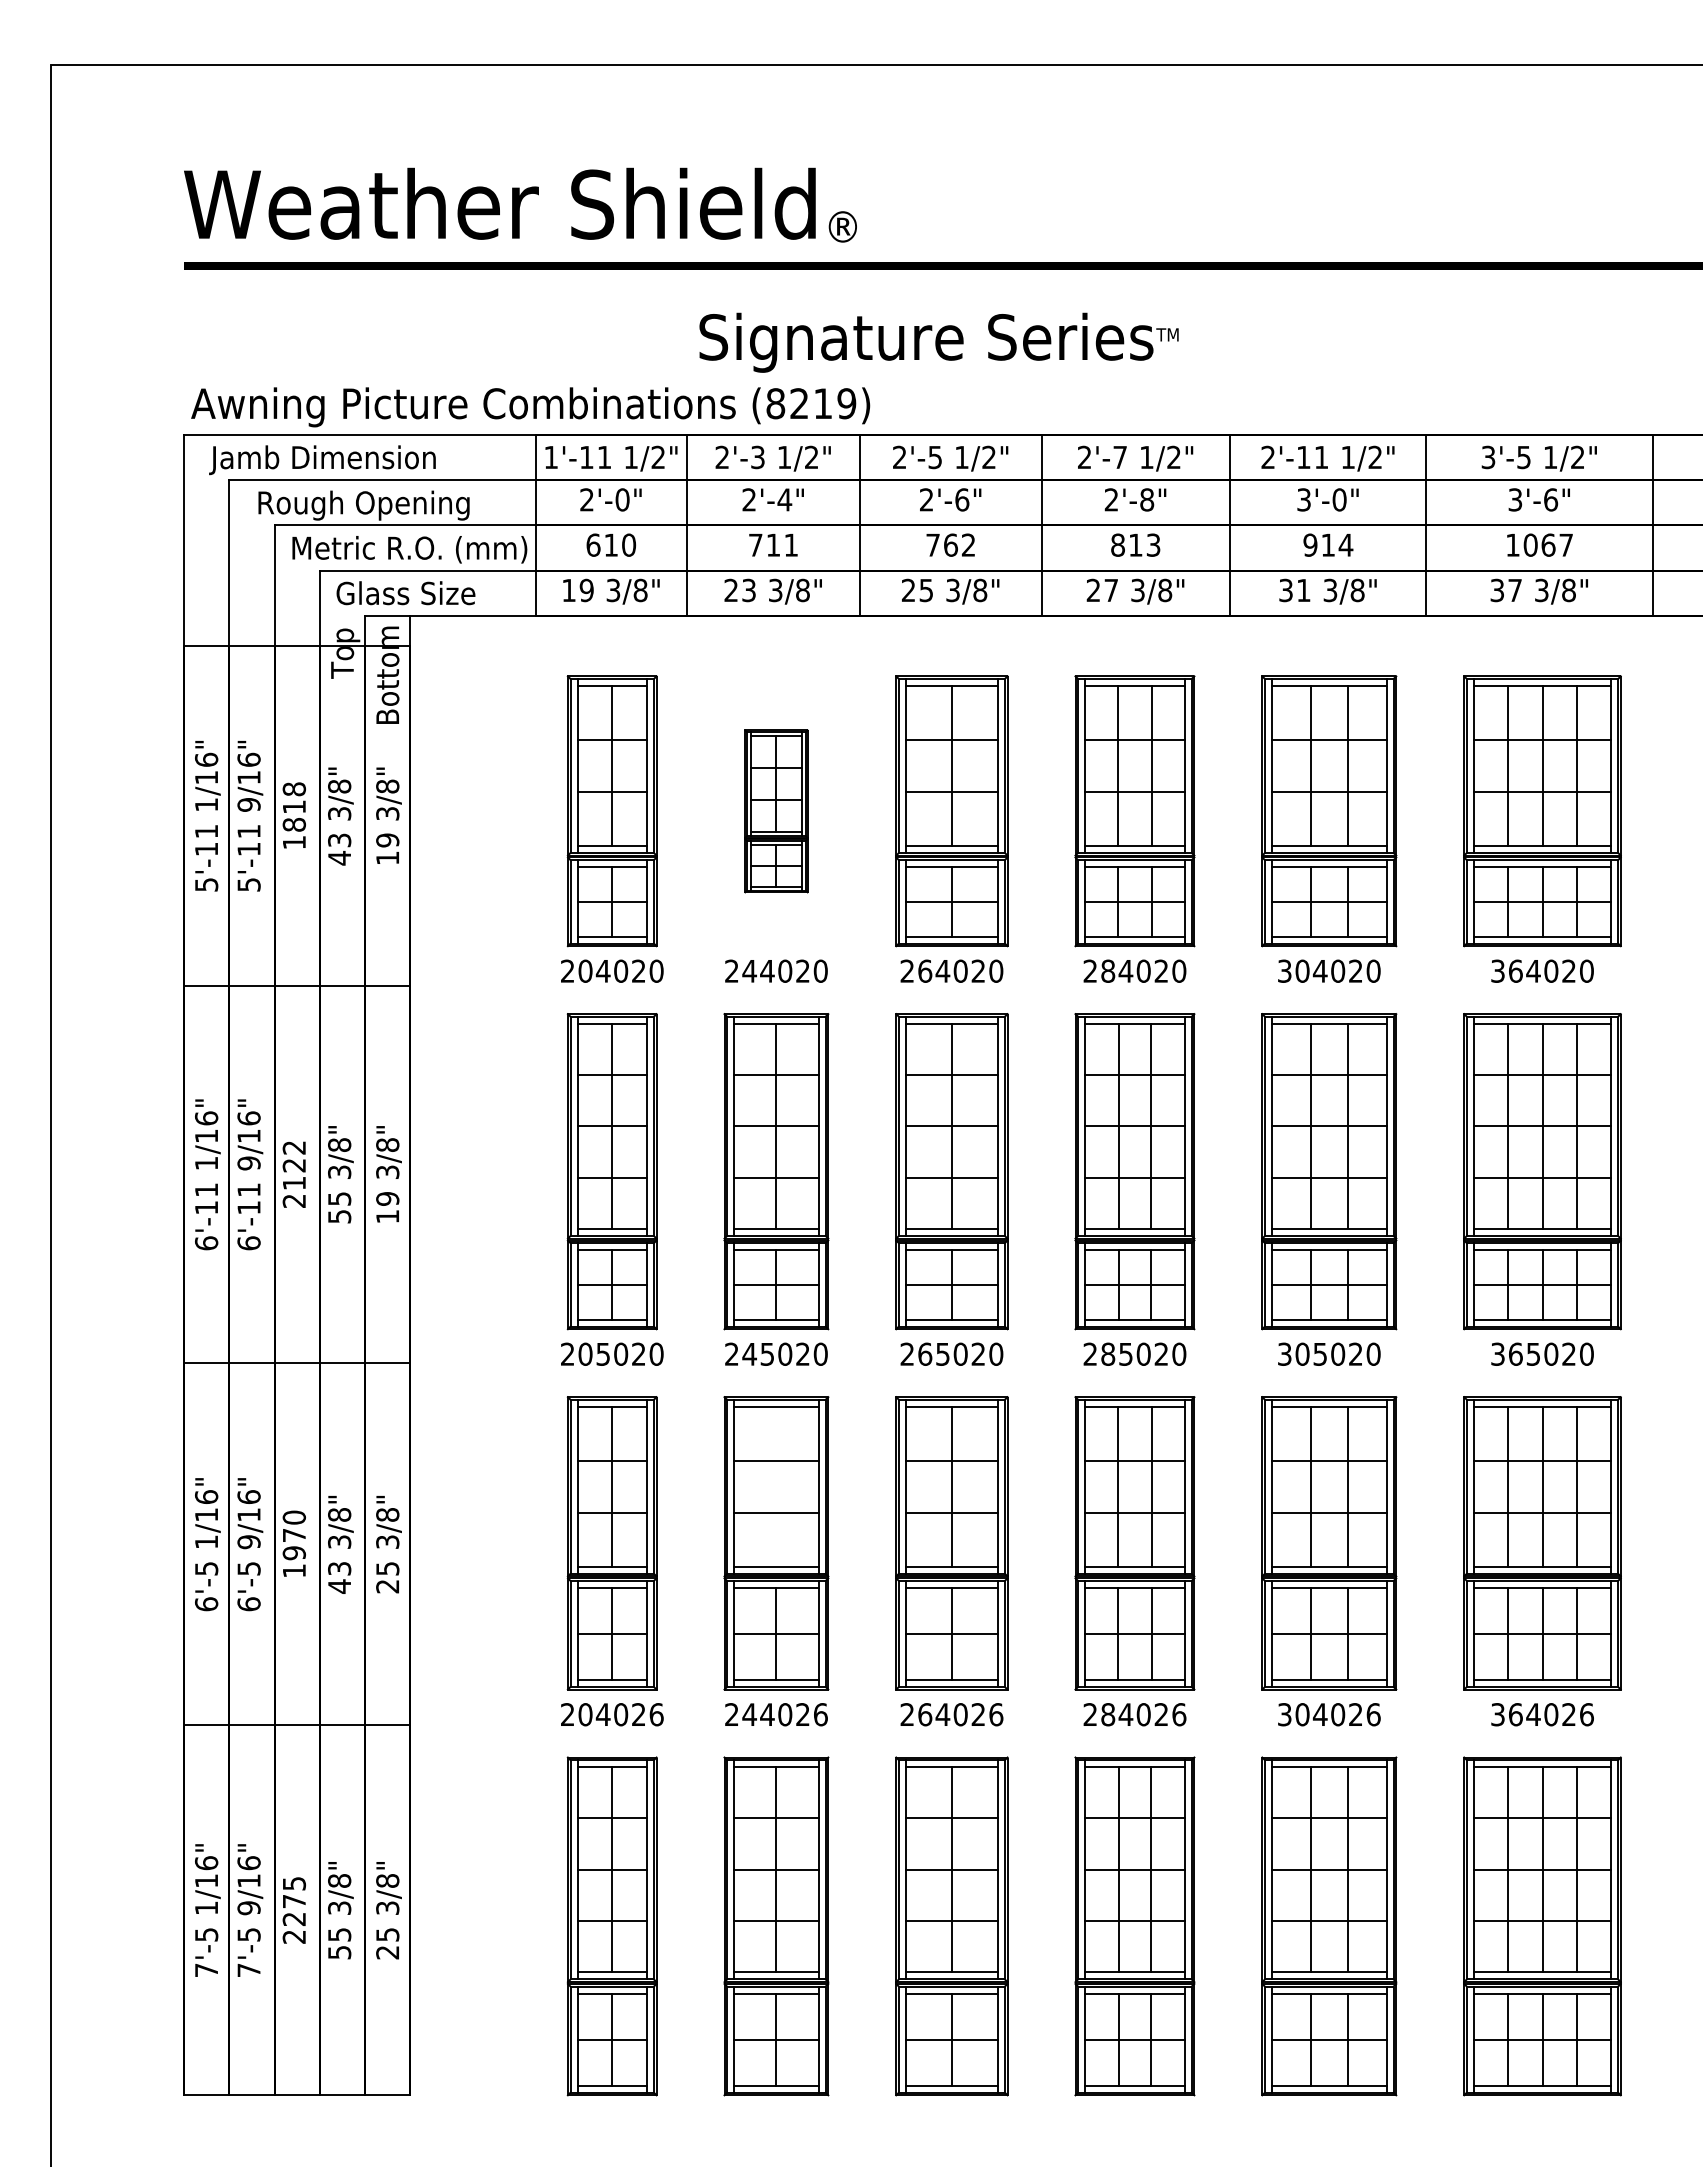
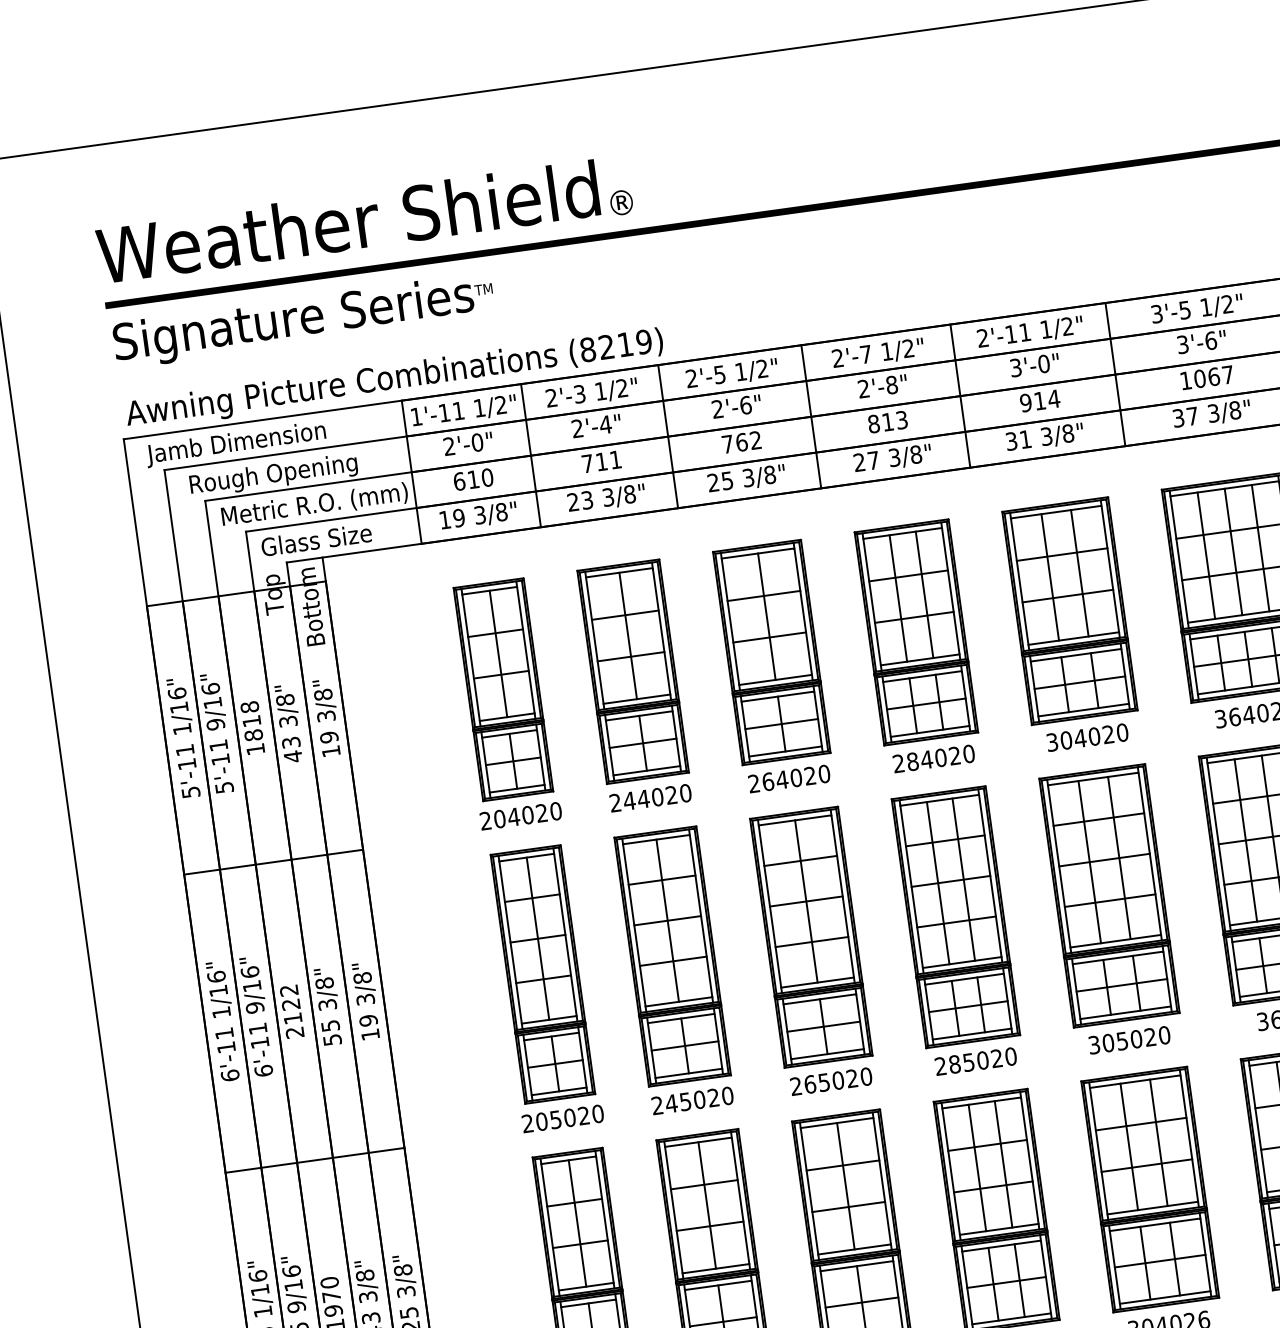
text: (938, 342) -> (303, 320), moved
part: (776, 811) -> (633, 671), size x1.67
line: (776, 1486) -> (707, 1205), added

